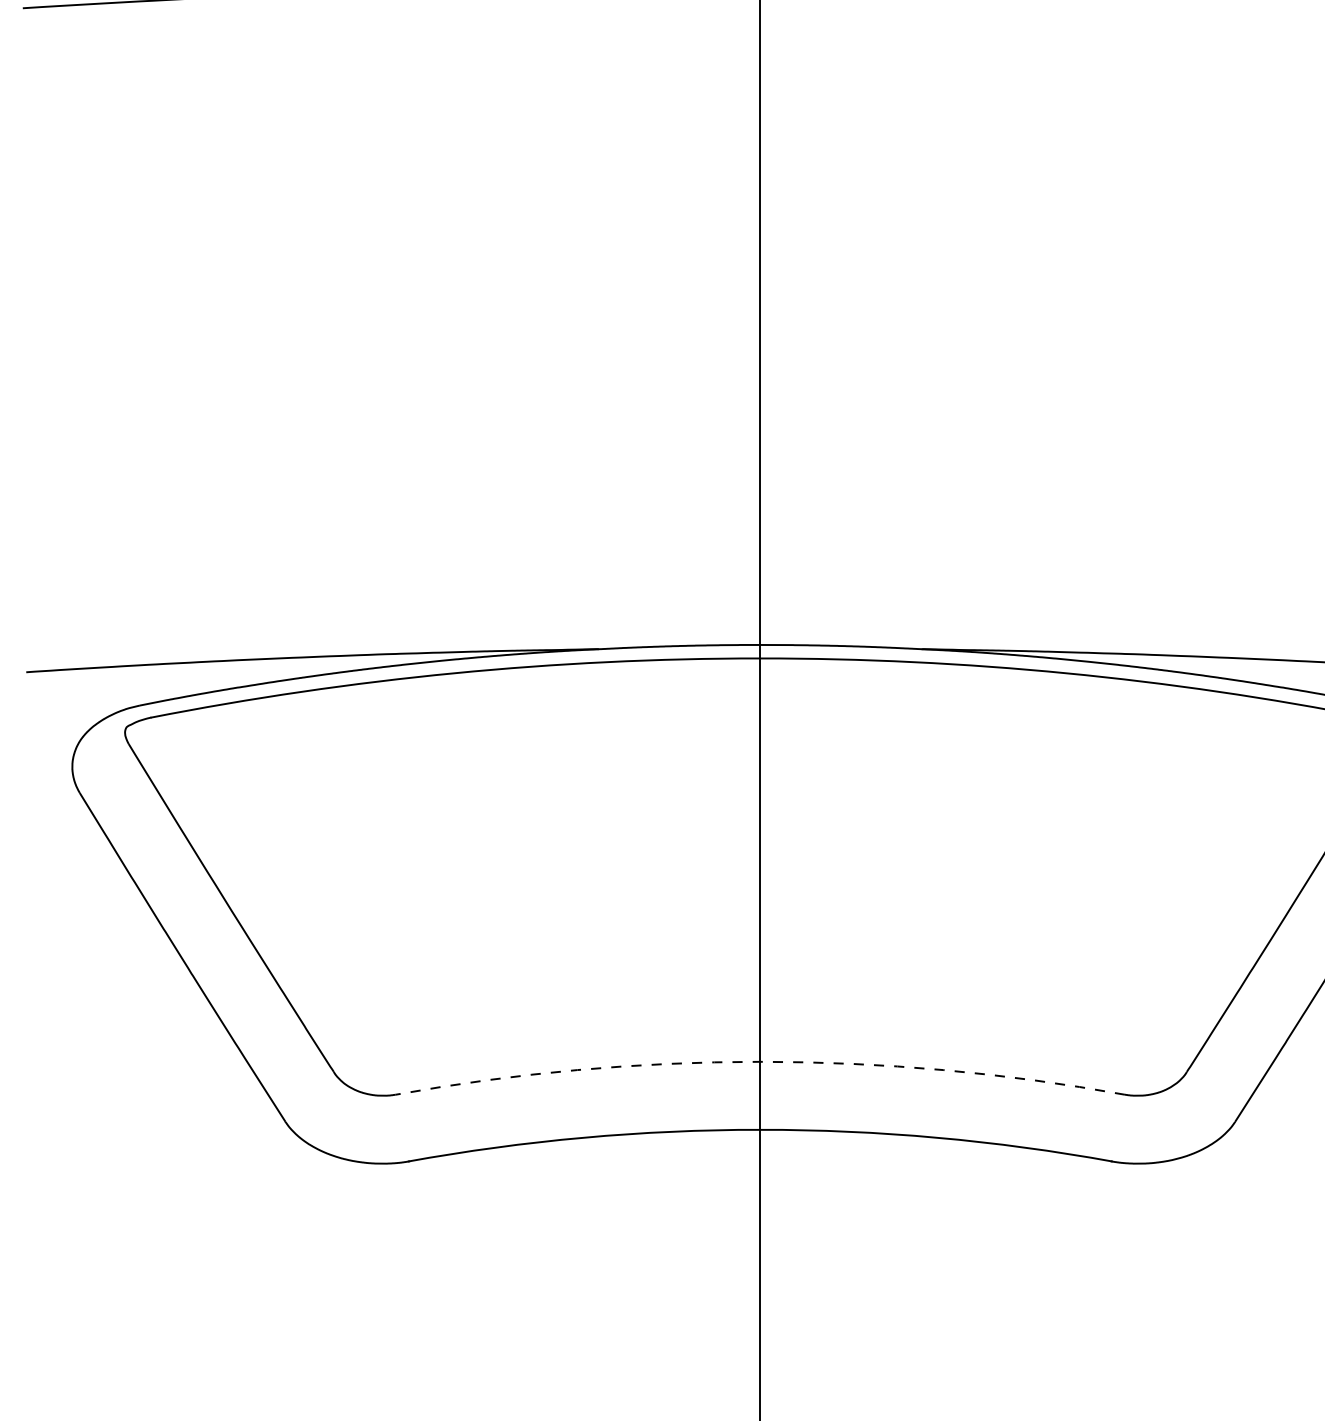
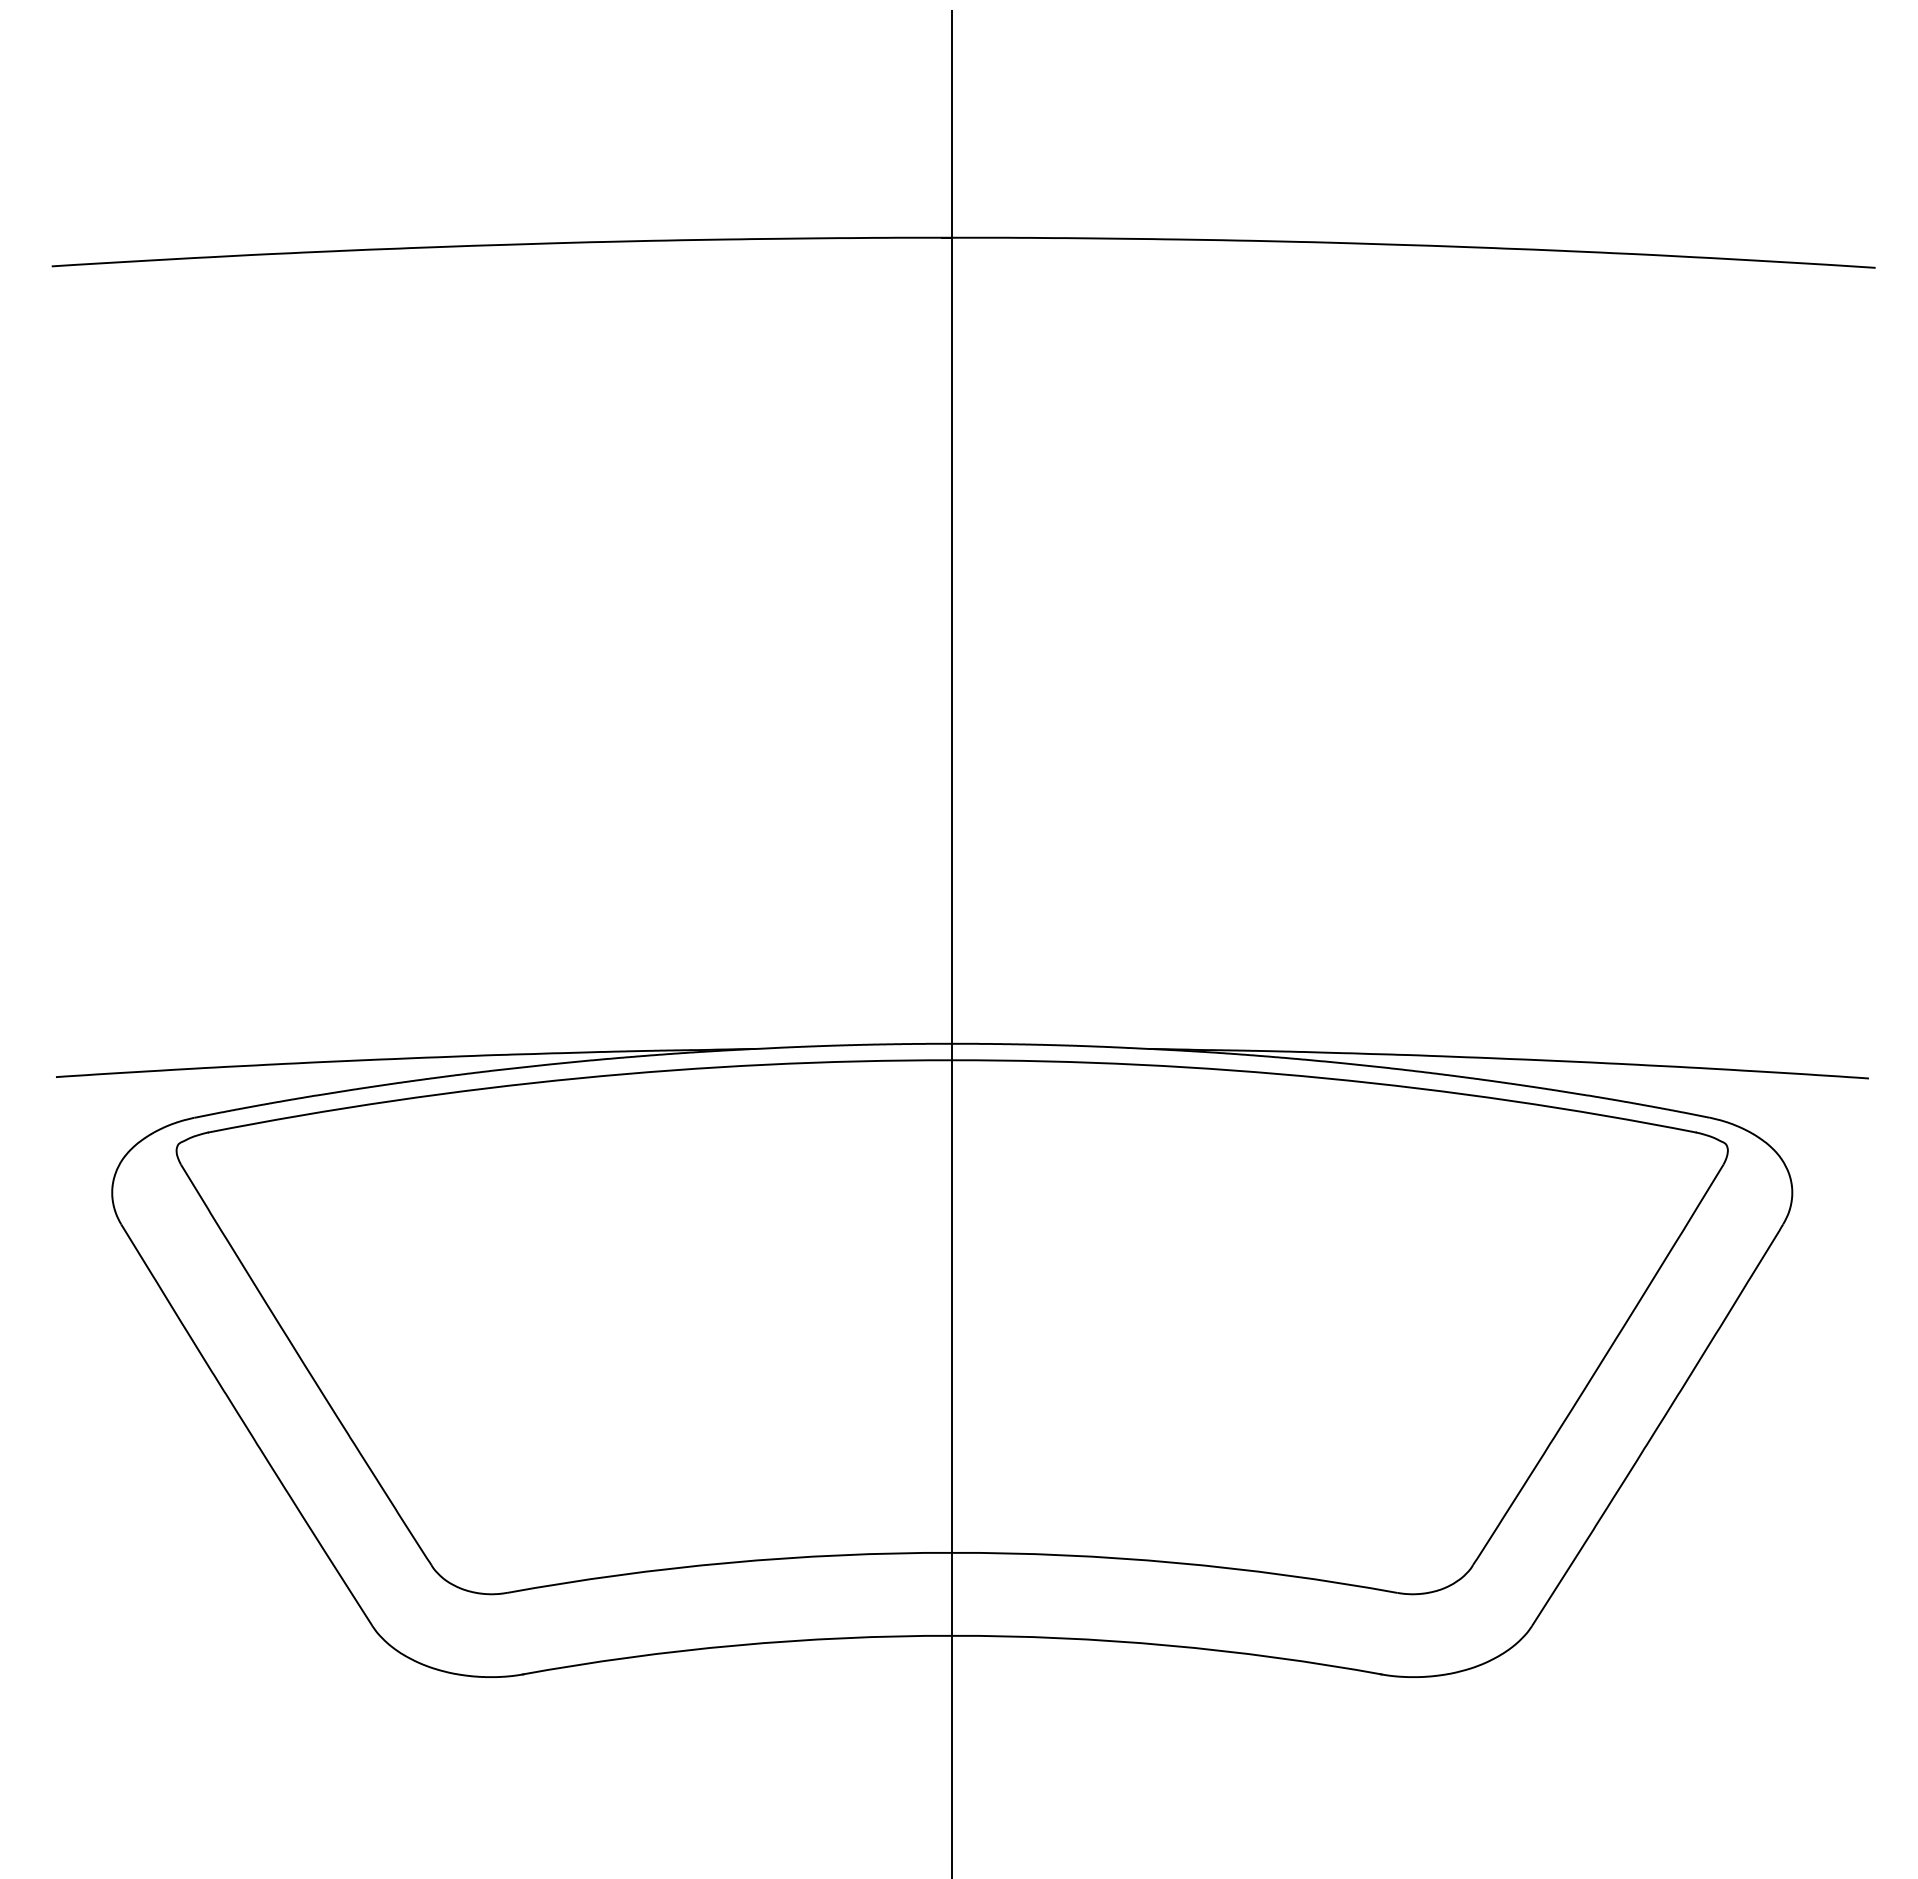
arc: (760, 1061) -> (952, 1552), dashed -> solid

